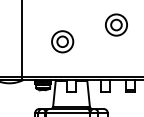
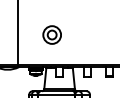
part: (115, 24) -> (96, 20), removed

